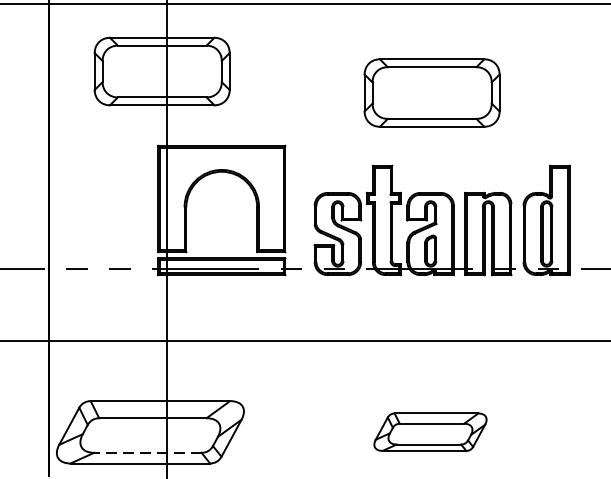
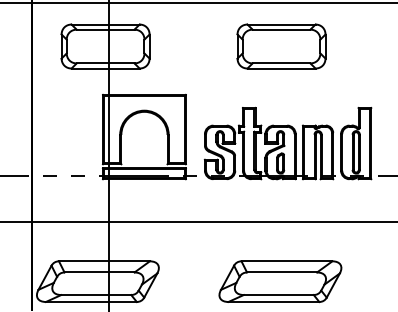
part: (432, 92) -> (281, 46), moved
part: (430, 432) -> (280, 281), size x1.67
line: (148, 453) -> (96, 295), dashed -> solid

